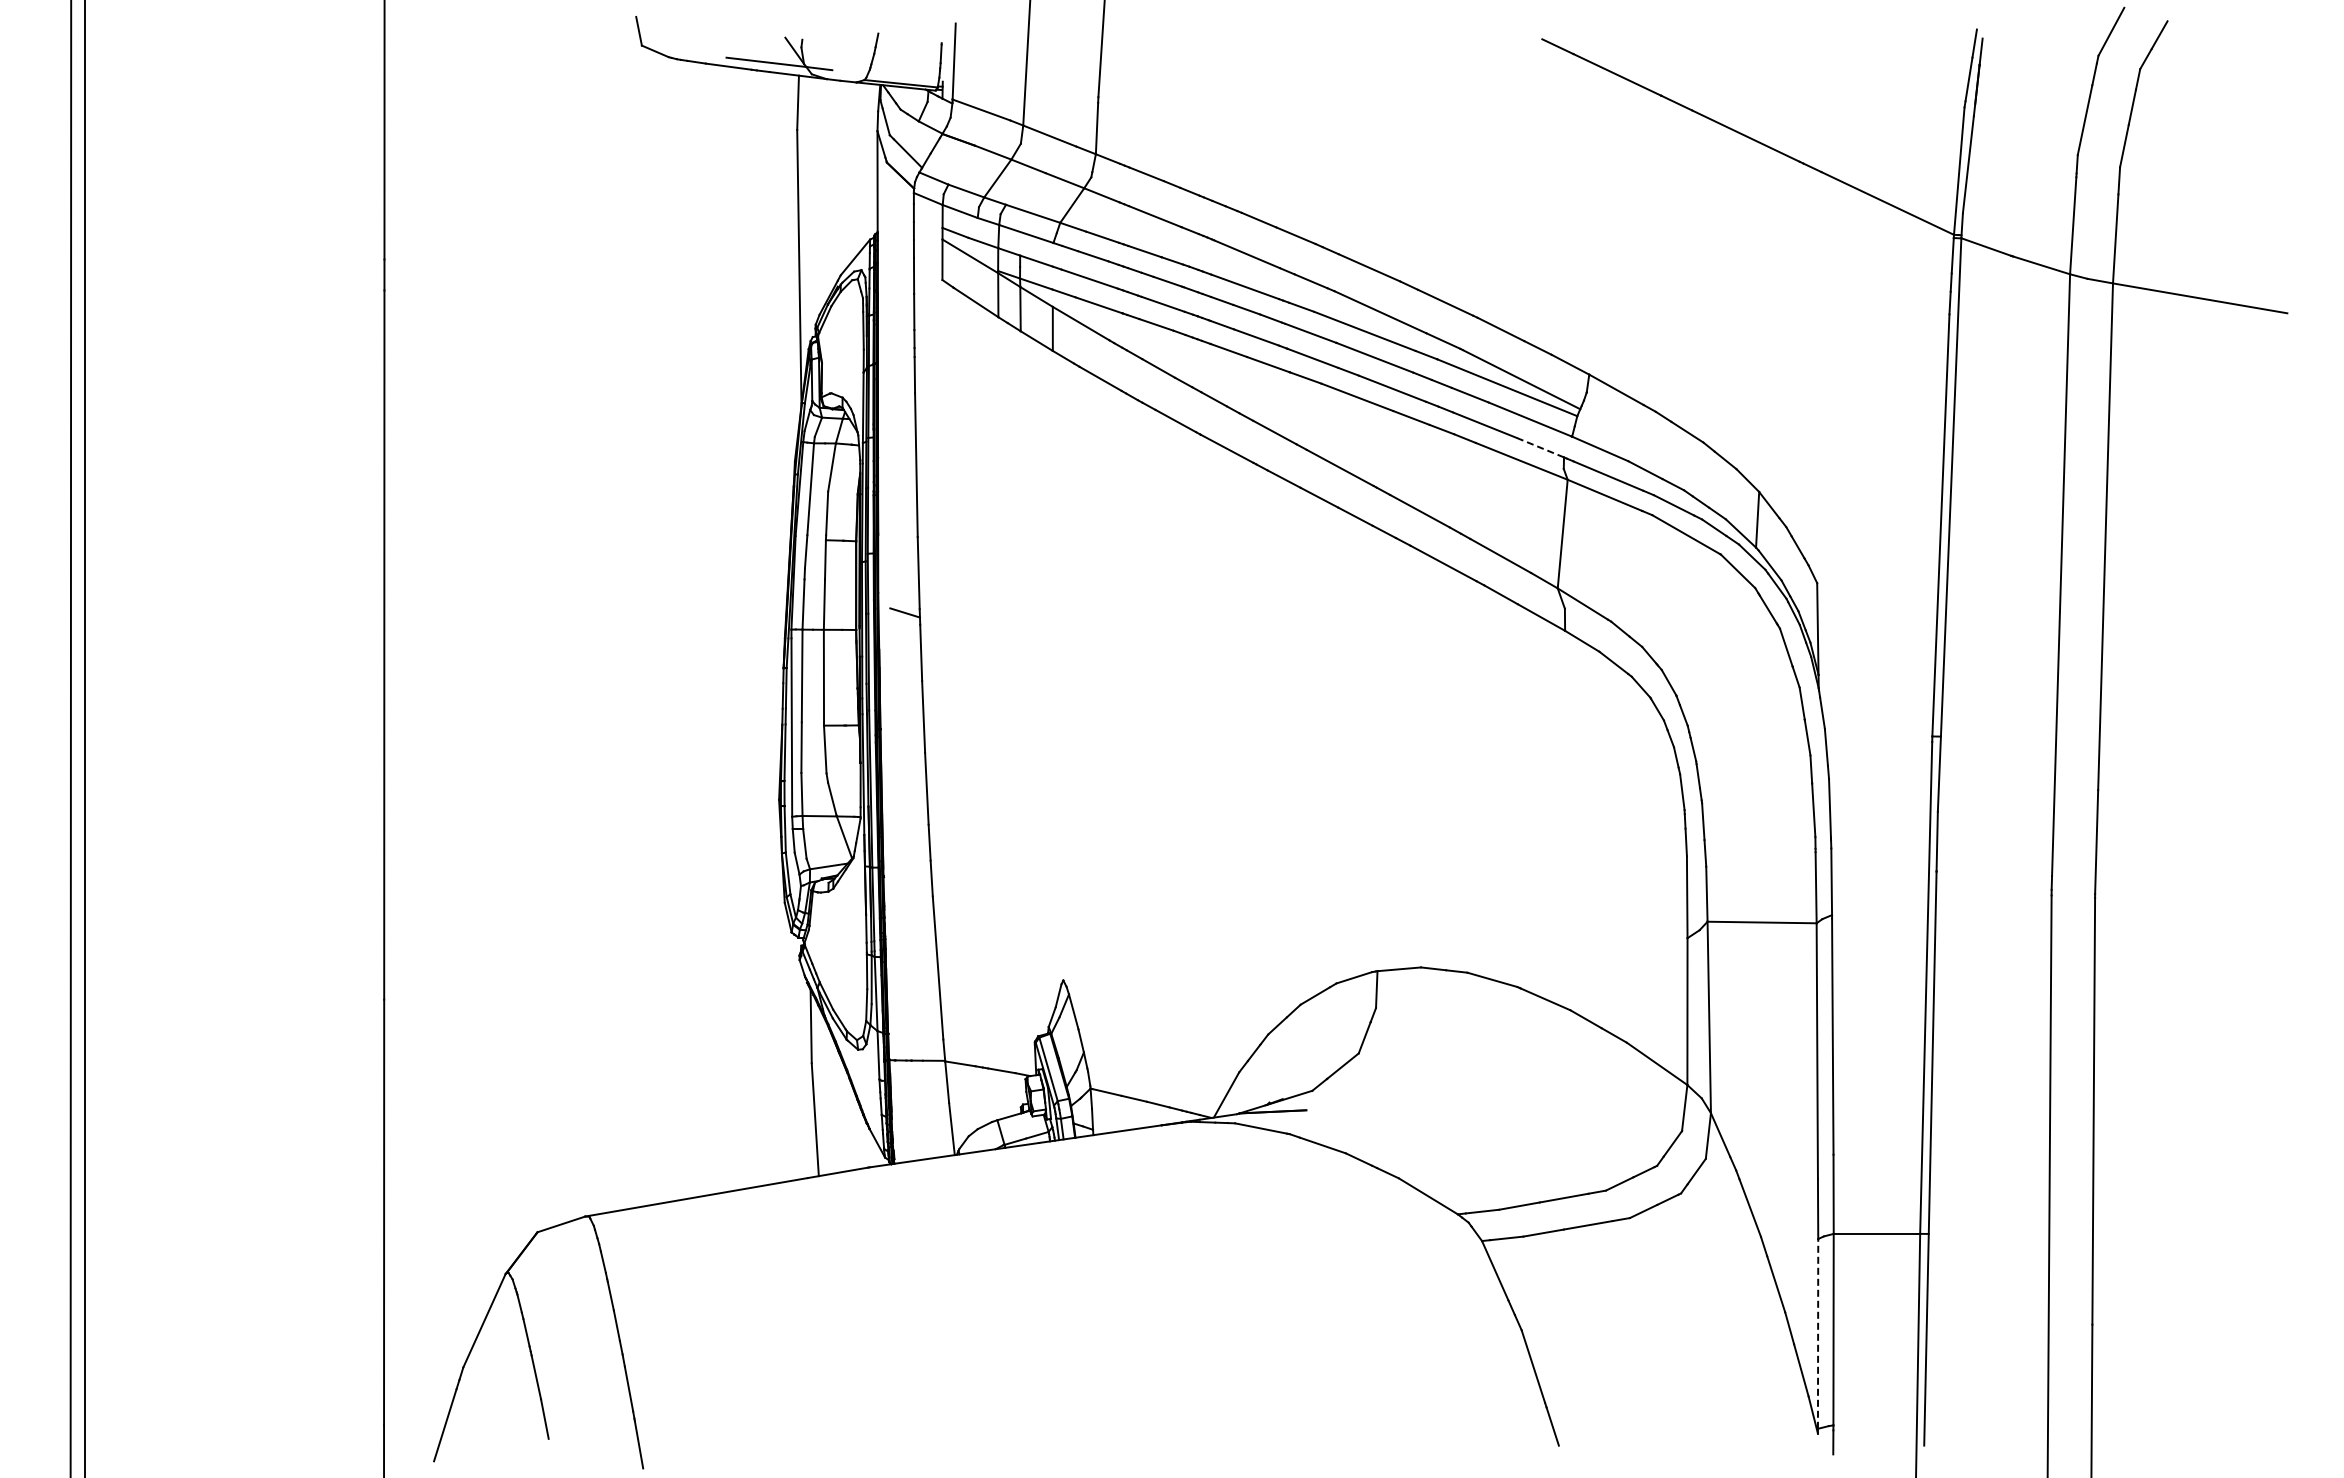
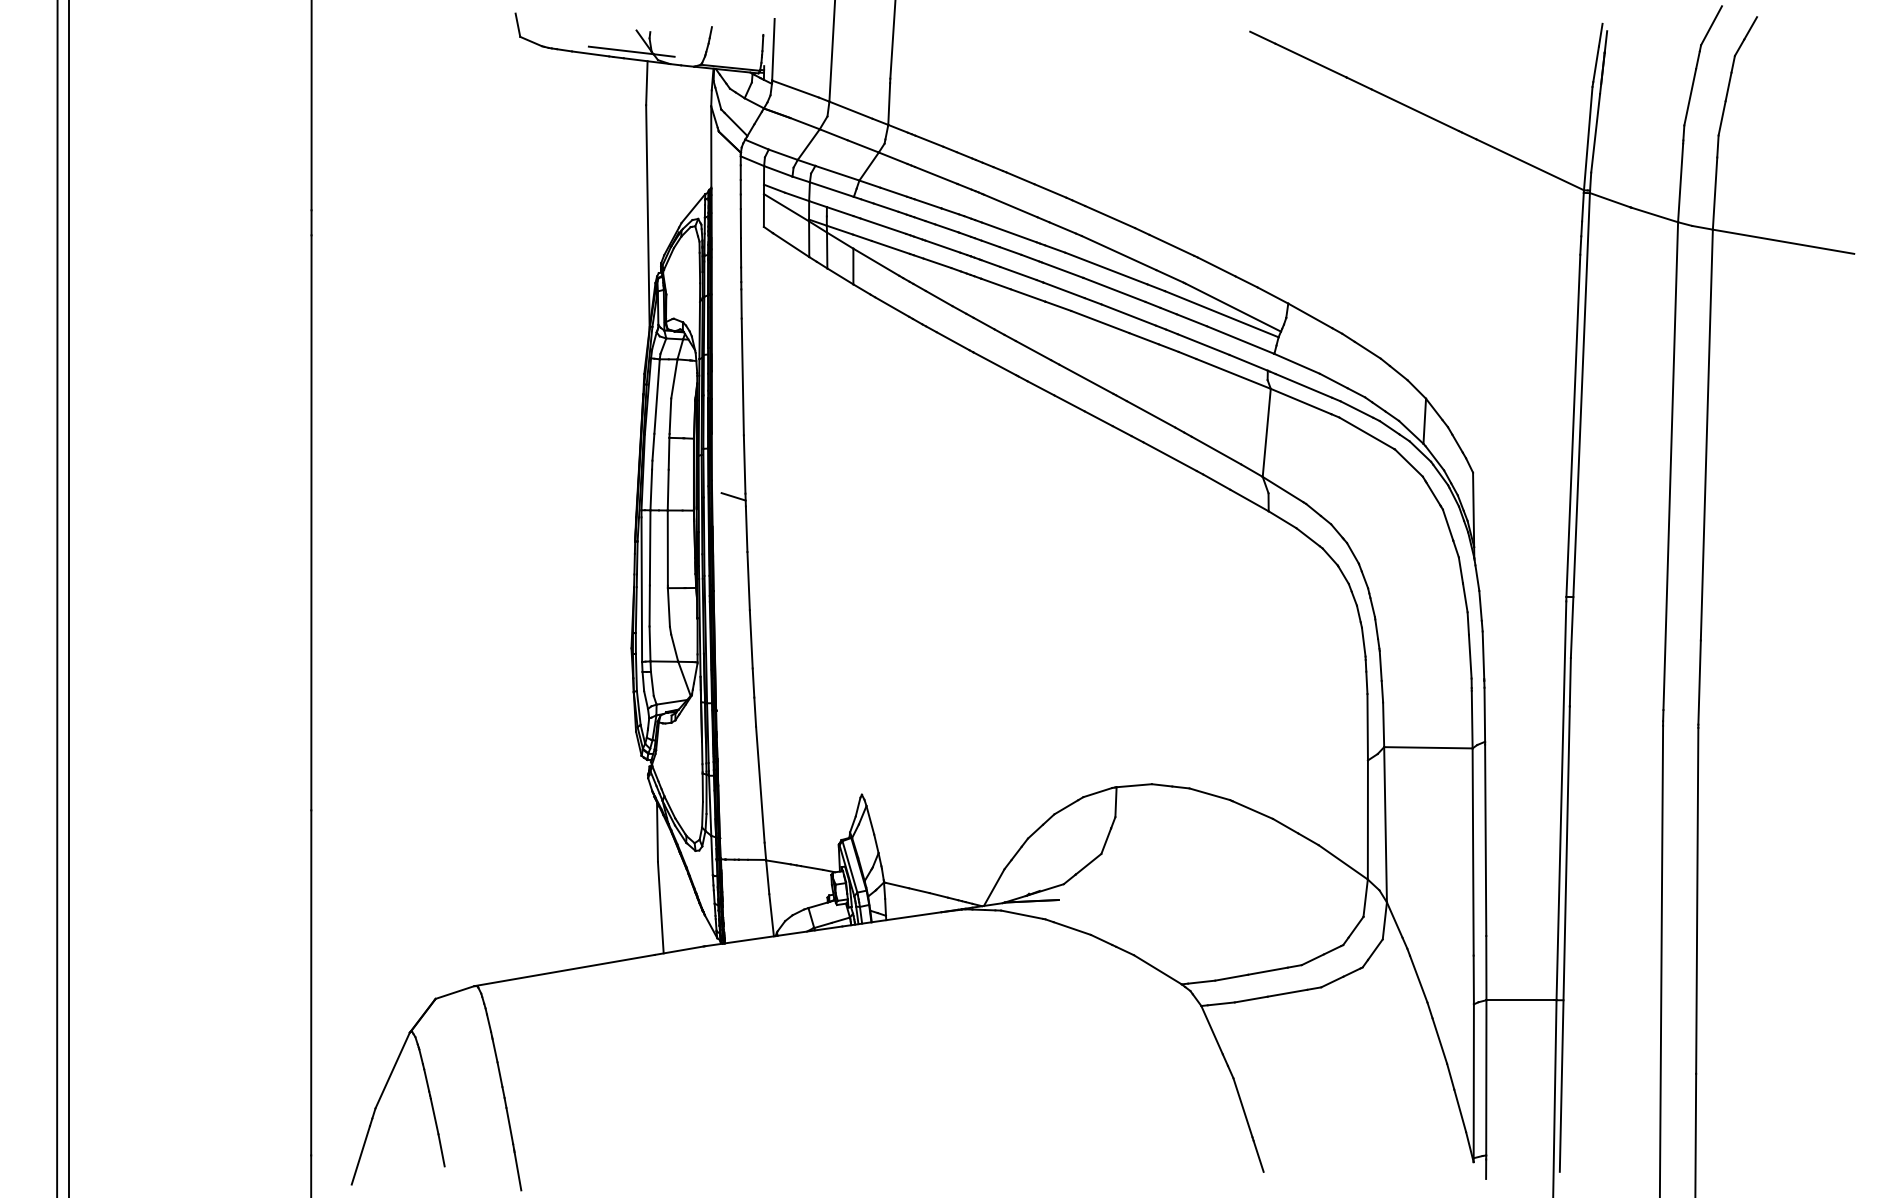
line: (1540, 447) -> (1248, 362), dashed -> solid
line: (1818, 1333) -> (1474, 1080), dashed -> solid

